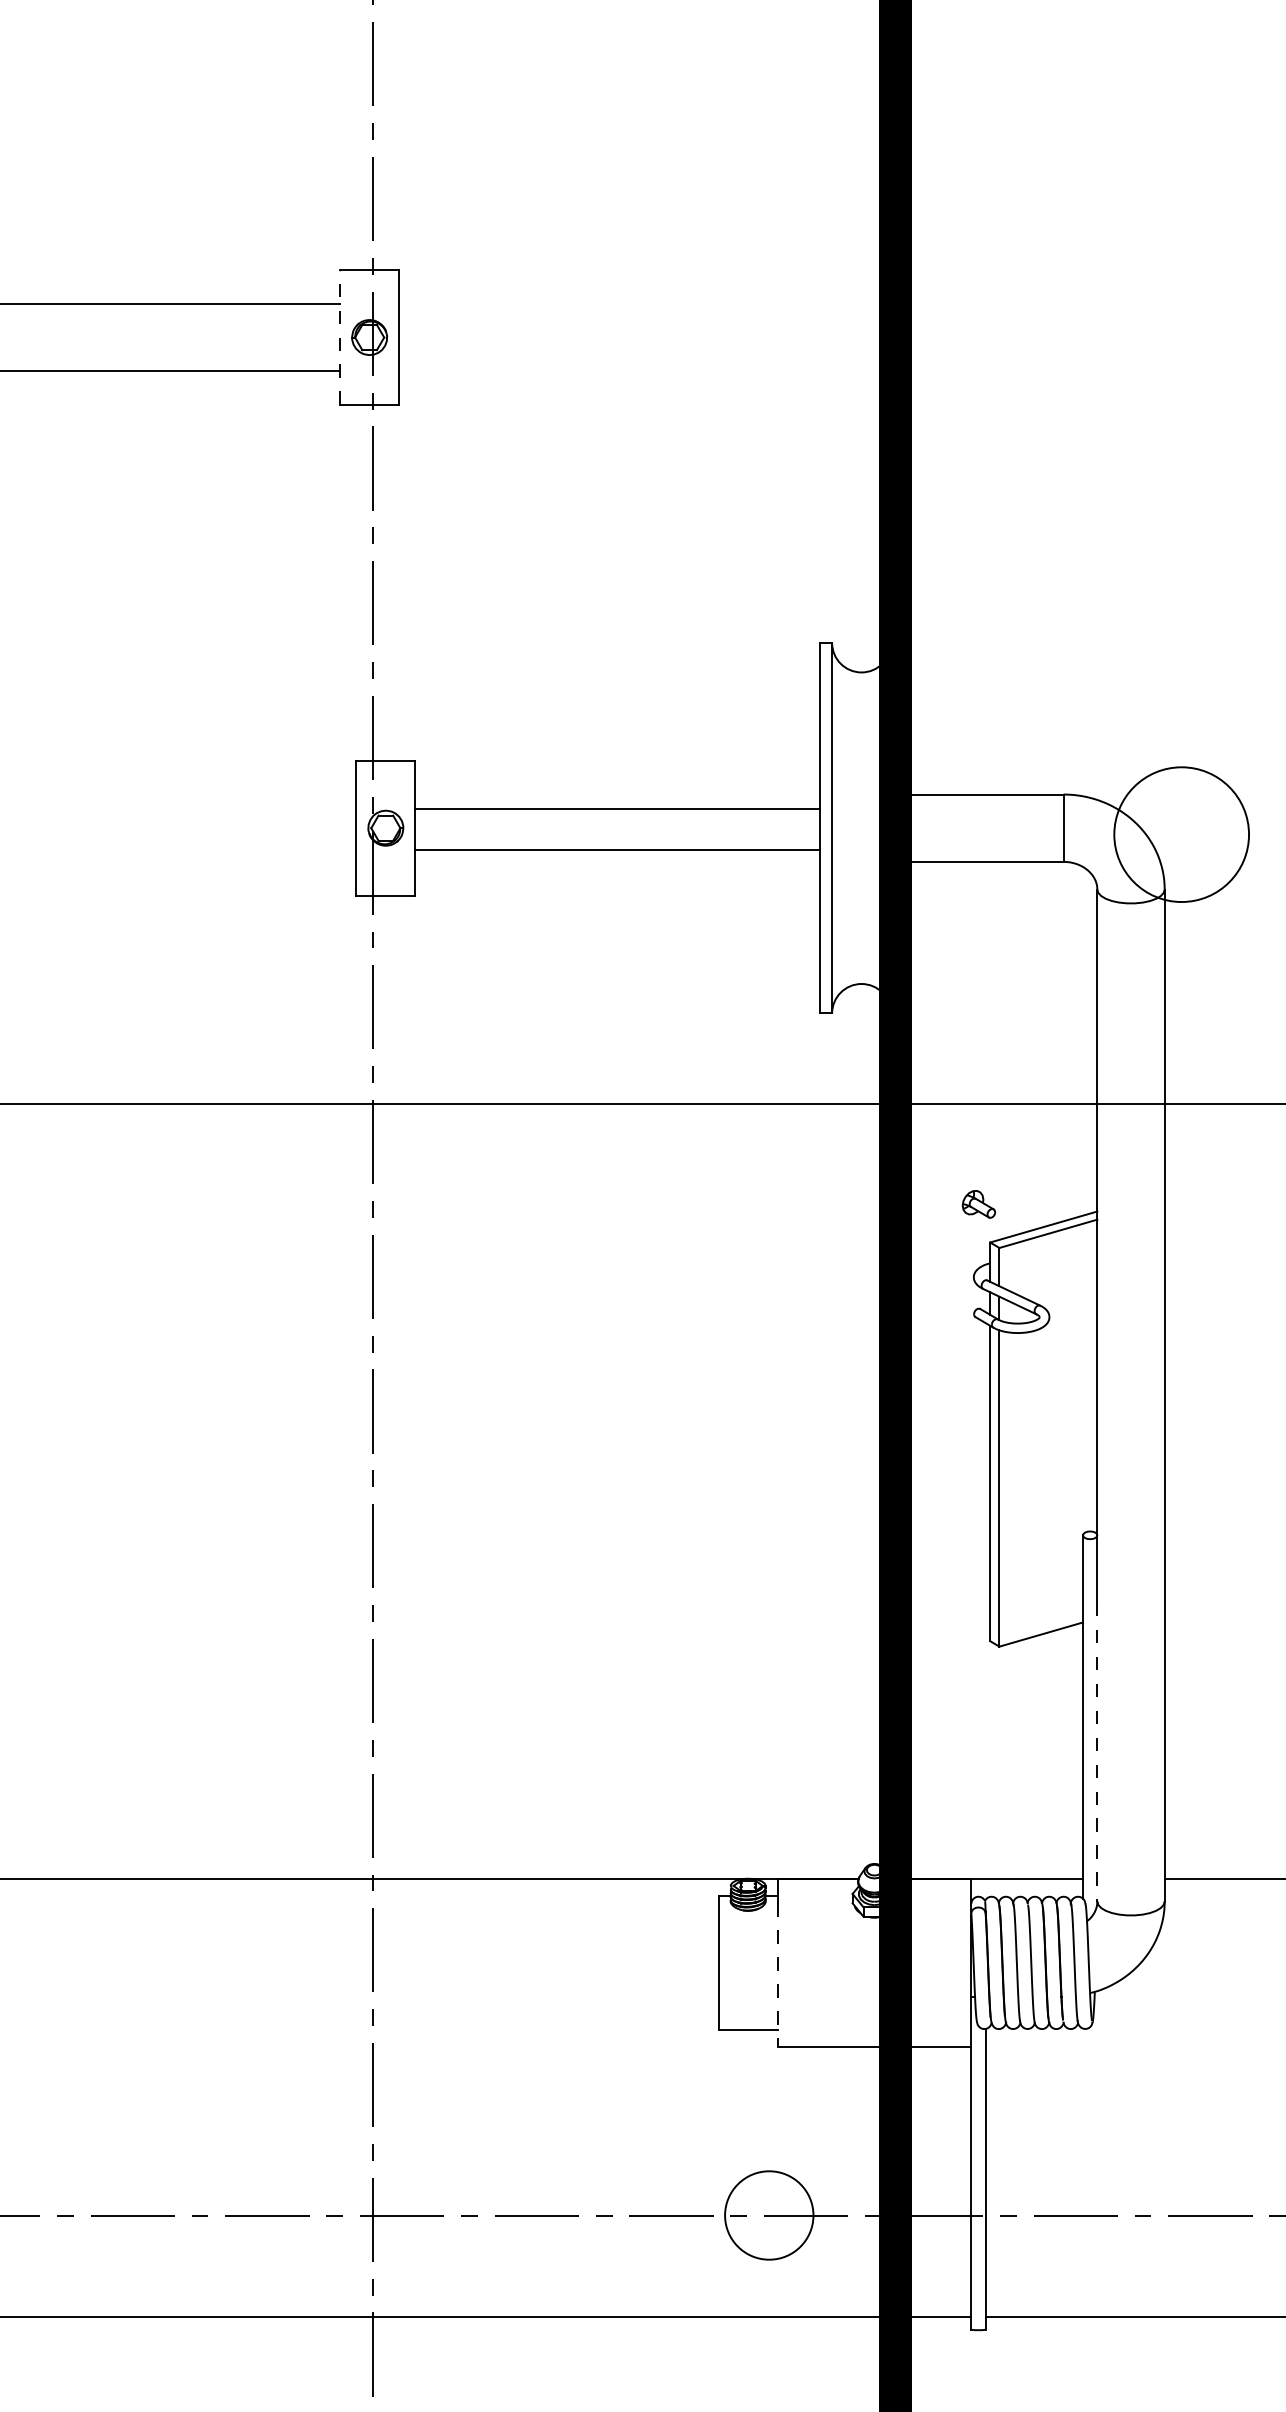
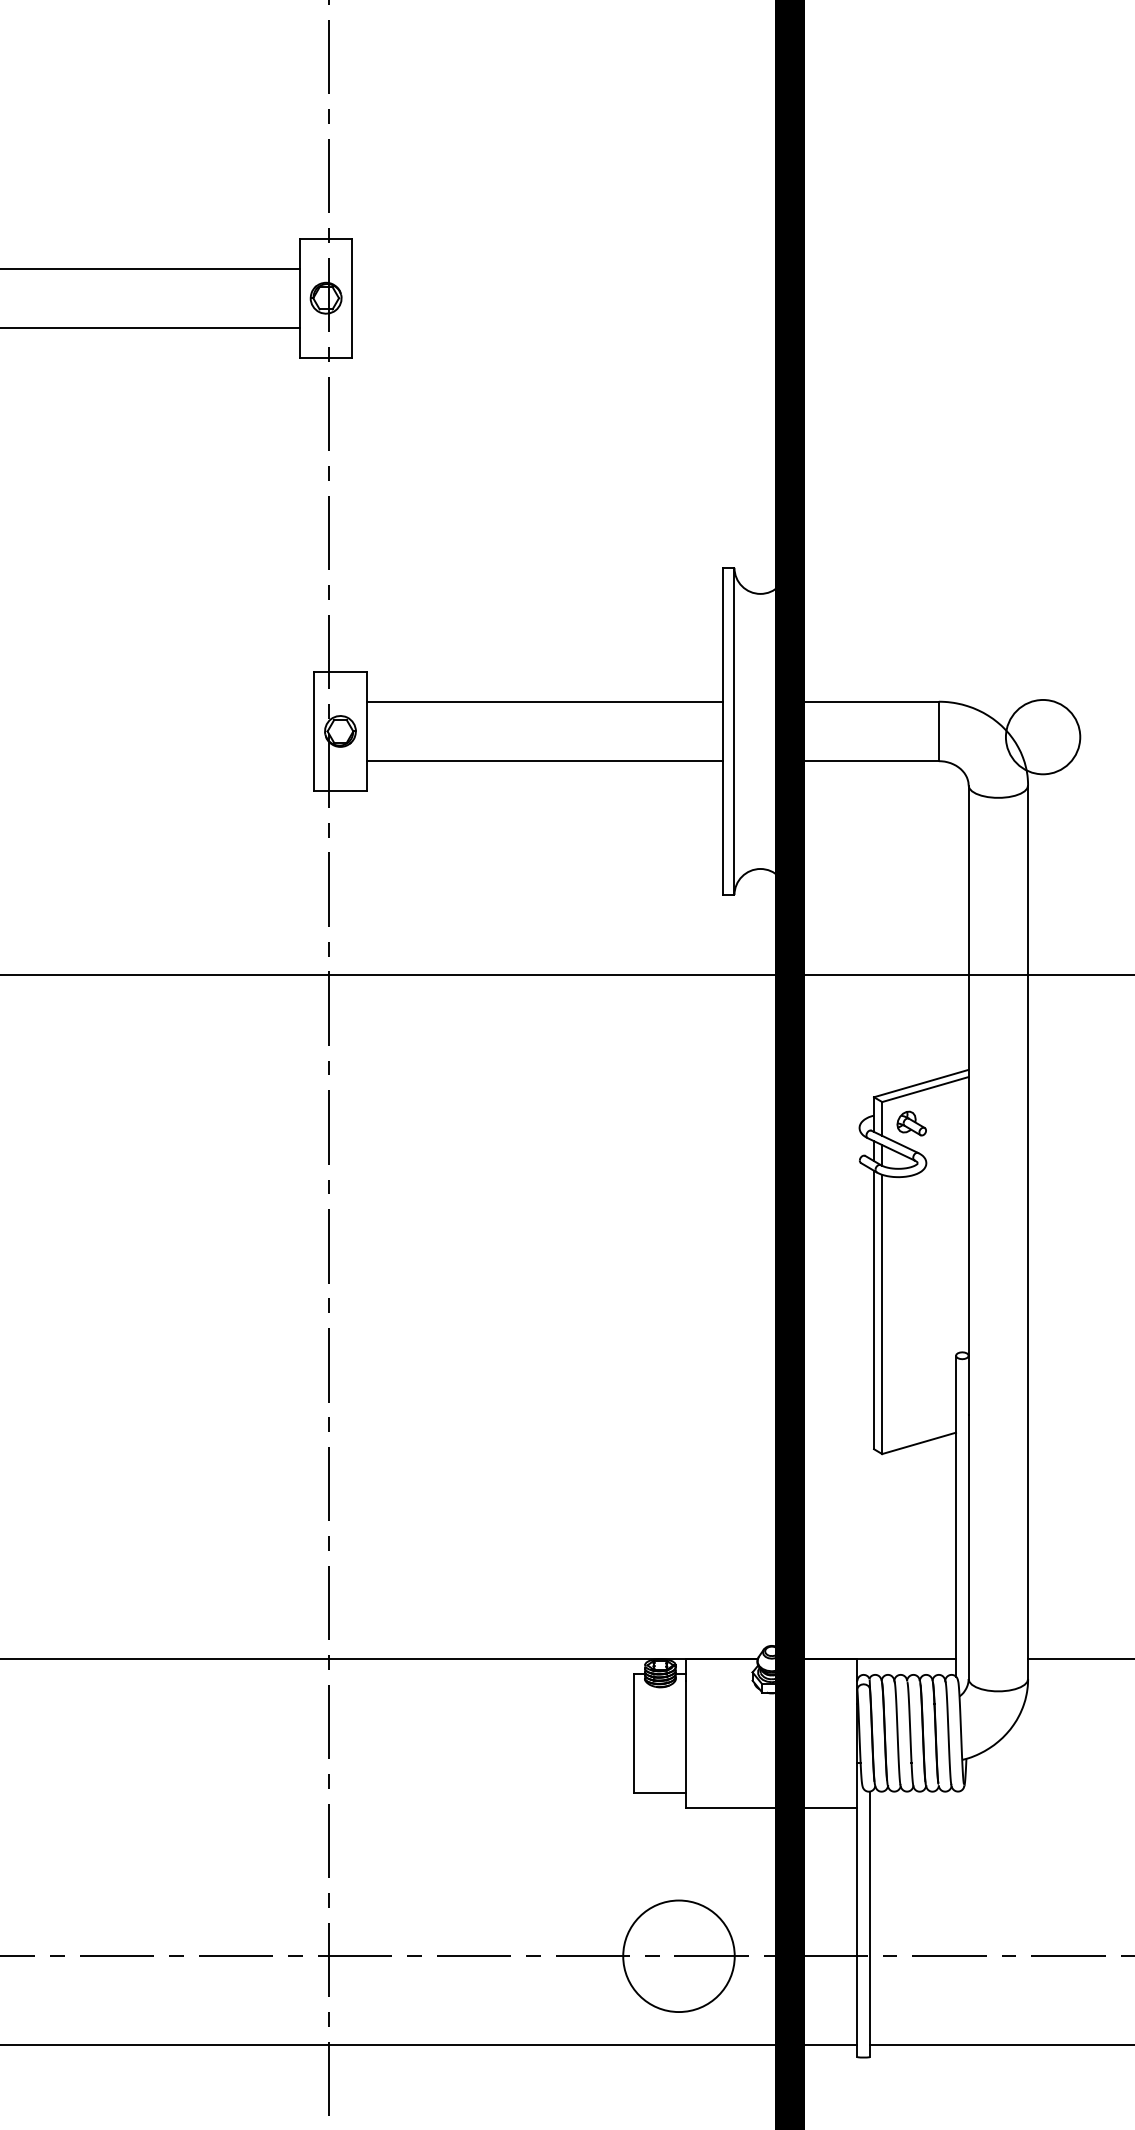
line: (340, 337) -> (300, 298), dashed -> solid
line: (617, 808) -> (544, 760), moved
circle: (1181, 834) -> (1042, 737), size x0.62
line: (617, 849) -> (544, 701), moved
part: (978, 1204) -> (911, 1123), moved
line: (1097, 1752) -> (968, 1547), dashed -> solid
line: (777, 1975) -> (686, 1744), dashed -> solid
circle: (769, 2215) -> (679, 1956), size x1.43

